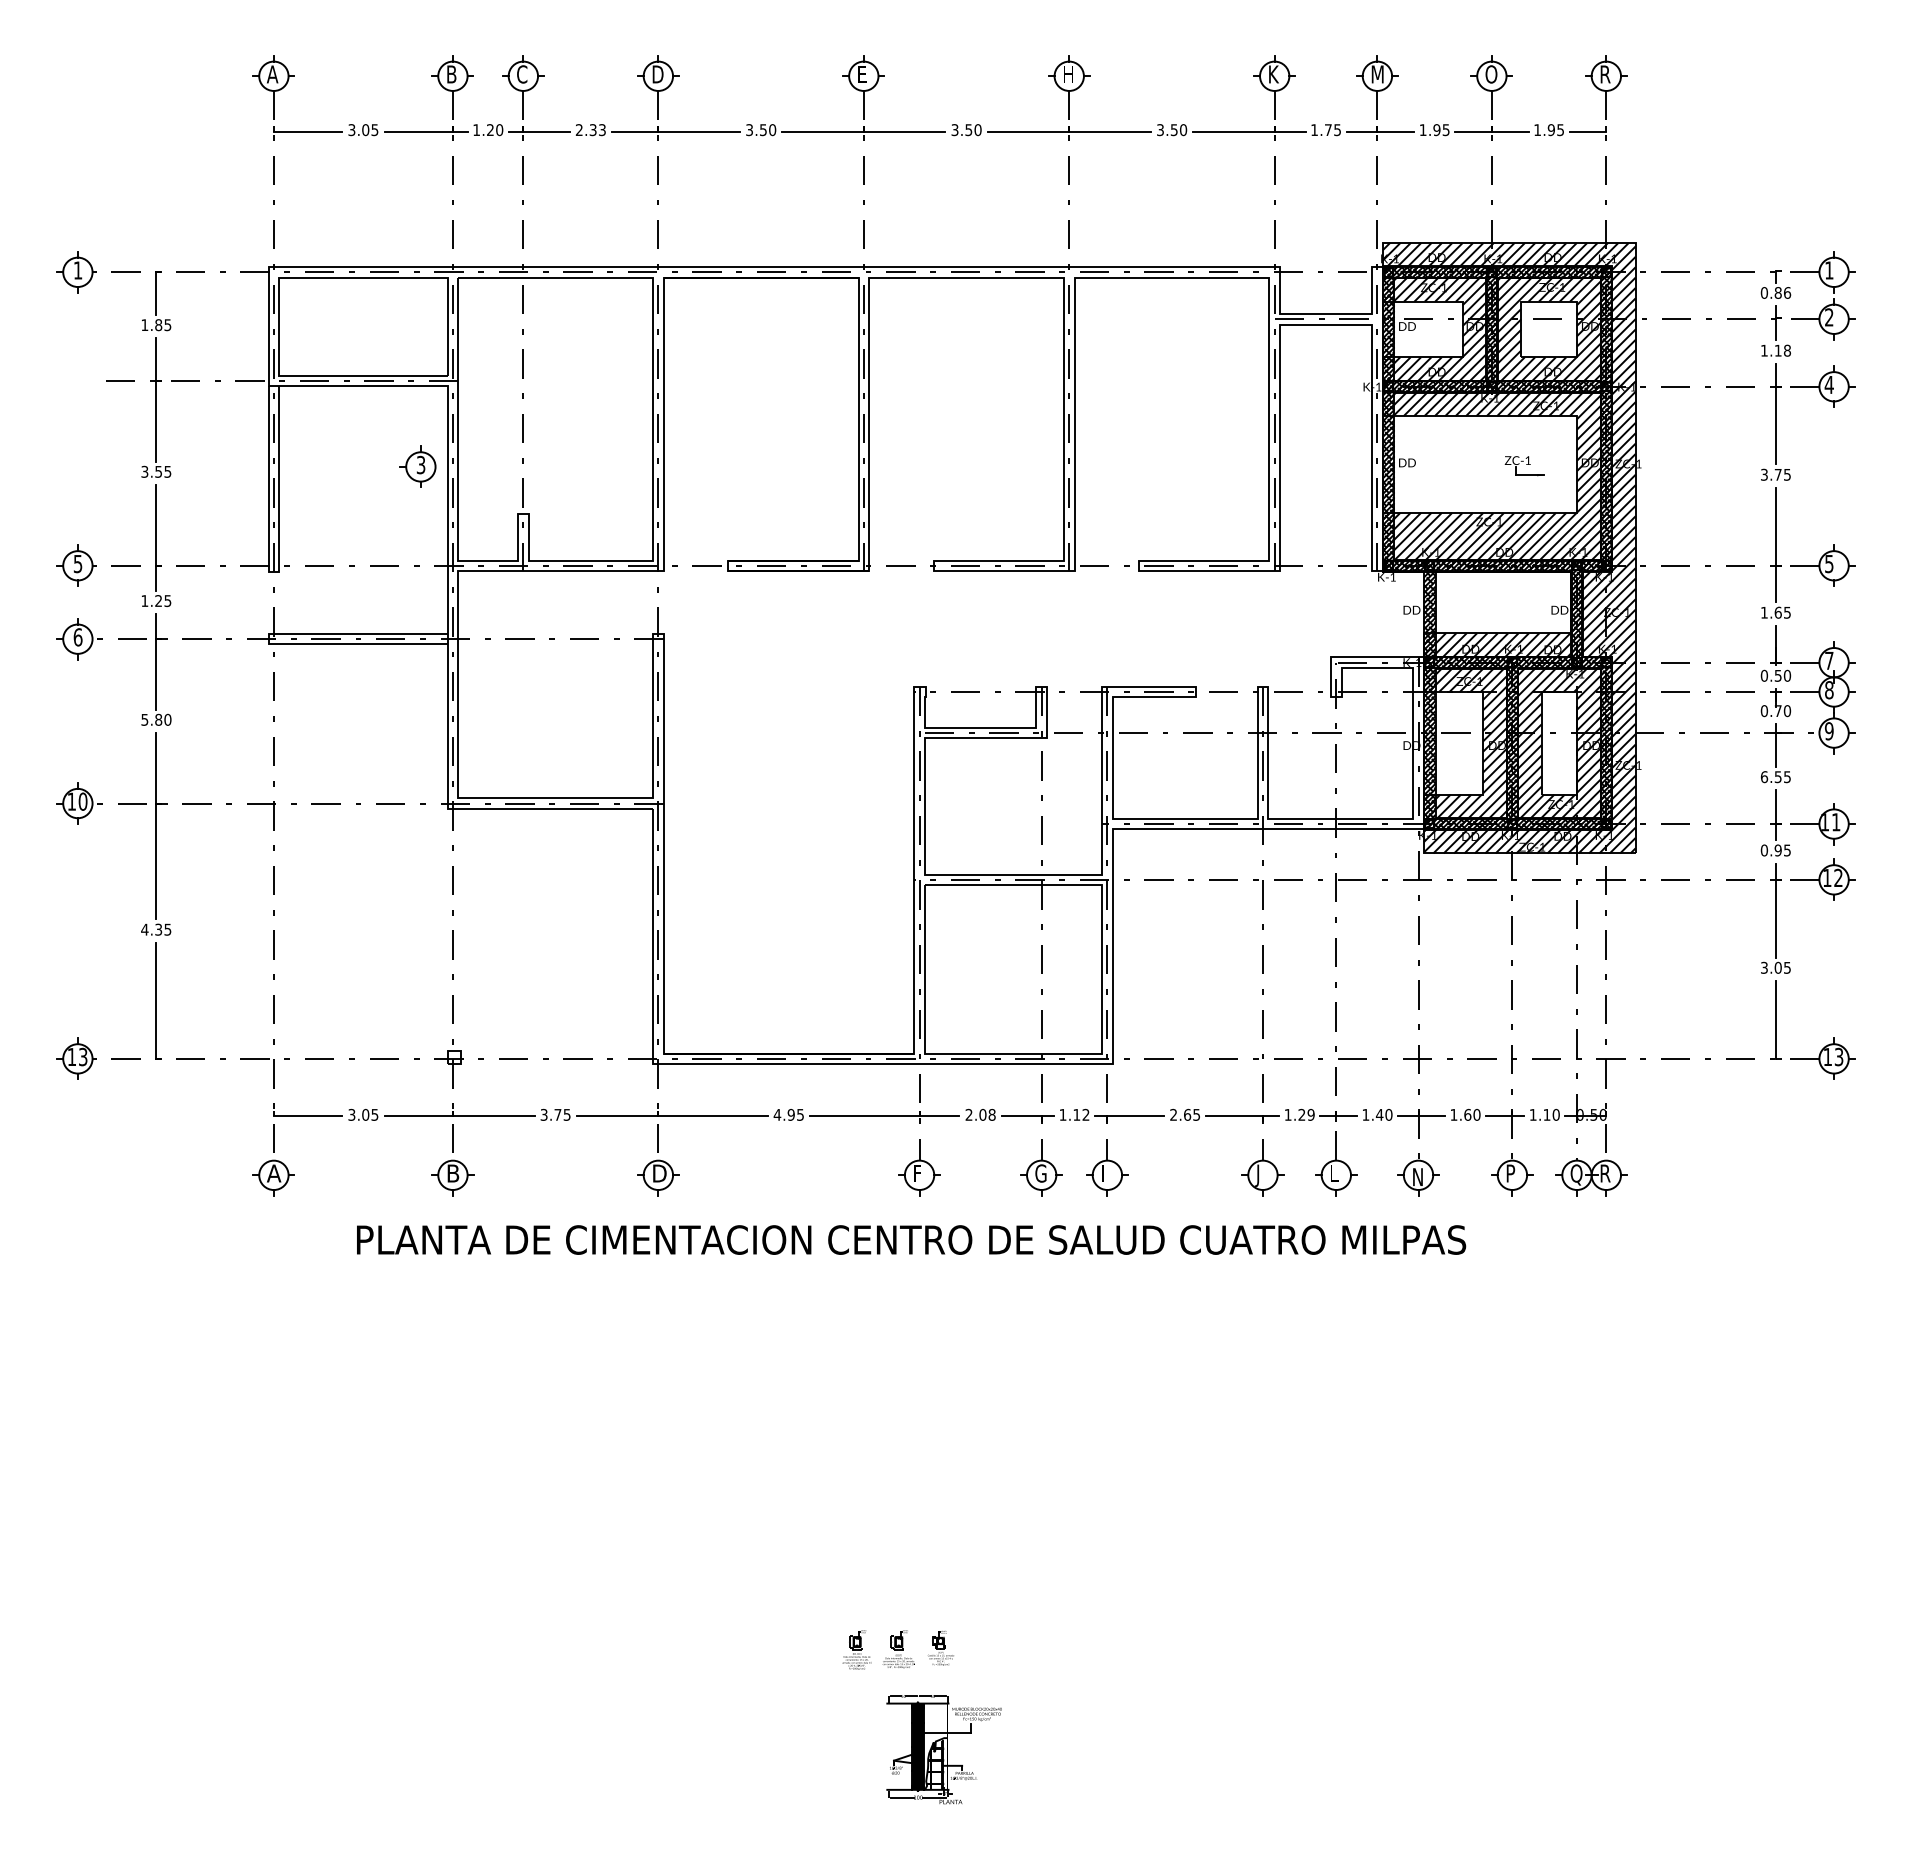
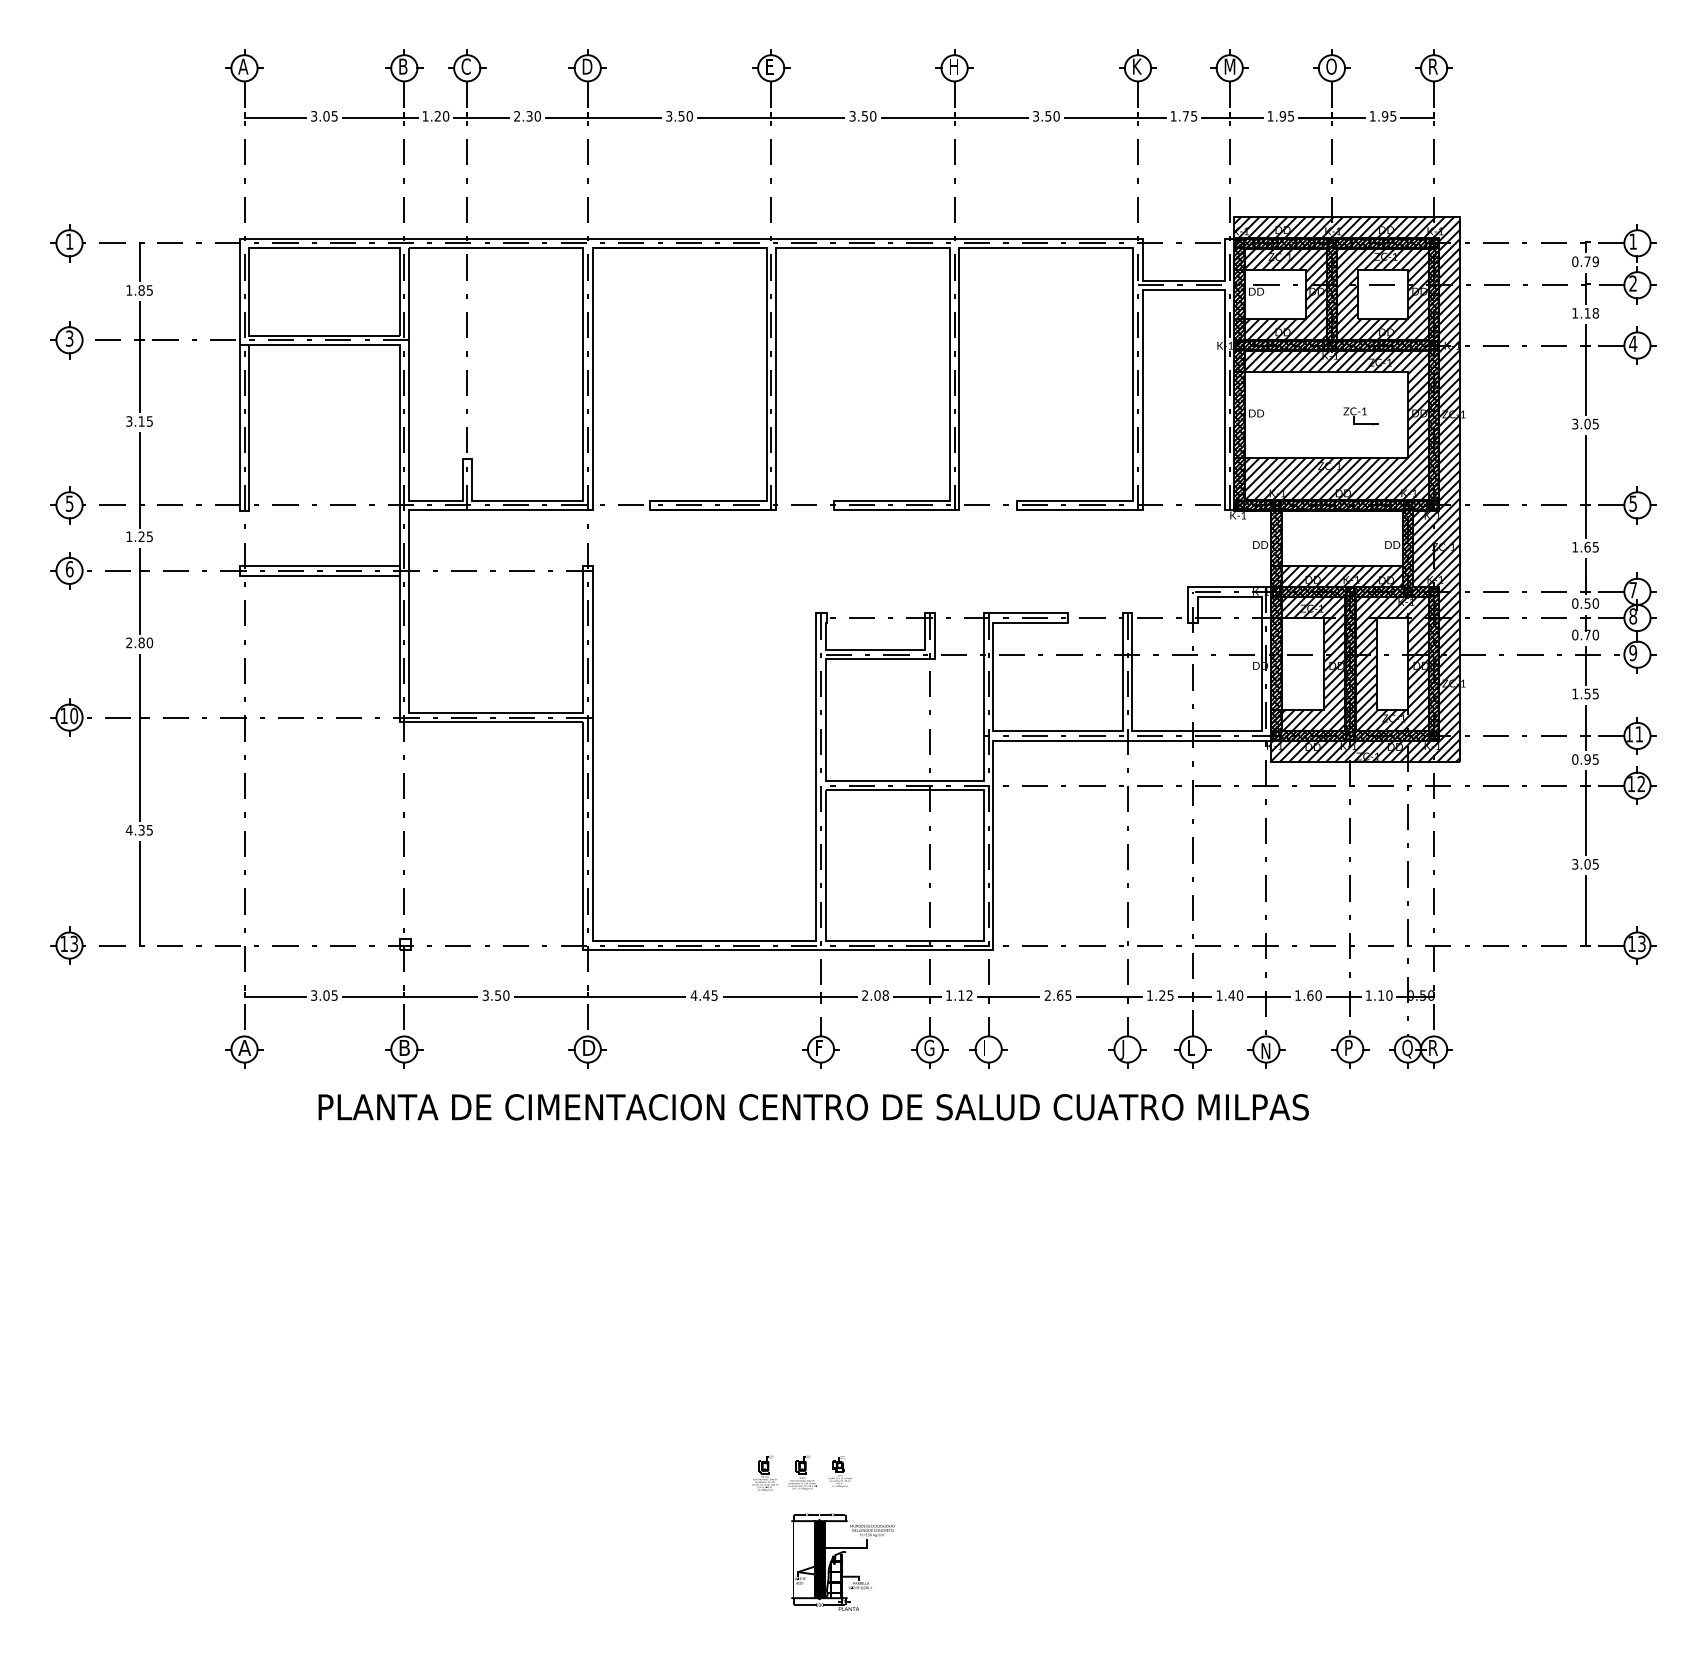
text: (601, 130) -> (537, 116), 2.33 -> 2.30
text: (1782, 292) -> (1591, 261), 0.86 -> 0.79
part: (417, 466) -> (66, 339), moved
text: (158, 471) -> (141, 421), 3.55 -> 3.15
text: (1777, 474) -> (1586, 423), 3.75 -> 3.05
text: (144, 719) -> (128, 642), 5.80 -> 2.80
text: (1764, 777) -> (1575, 694), 6.55 -> 1.55
text: (562, 1114) -> (502, 995), 3.75 -> 3.50
text: (791, 1114) -> (706, 995), 4.95 -> 4.45
text: (1310, 1114) -> (1169, 995), 1.29 -> 1.25

